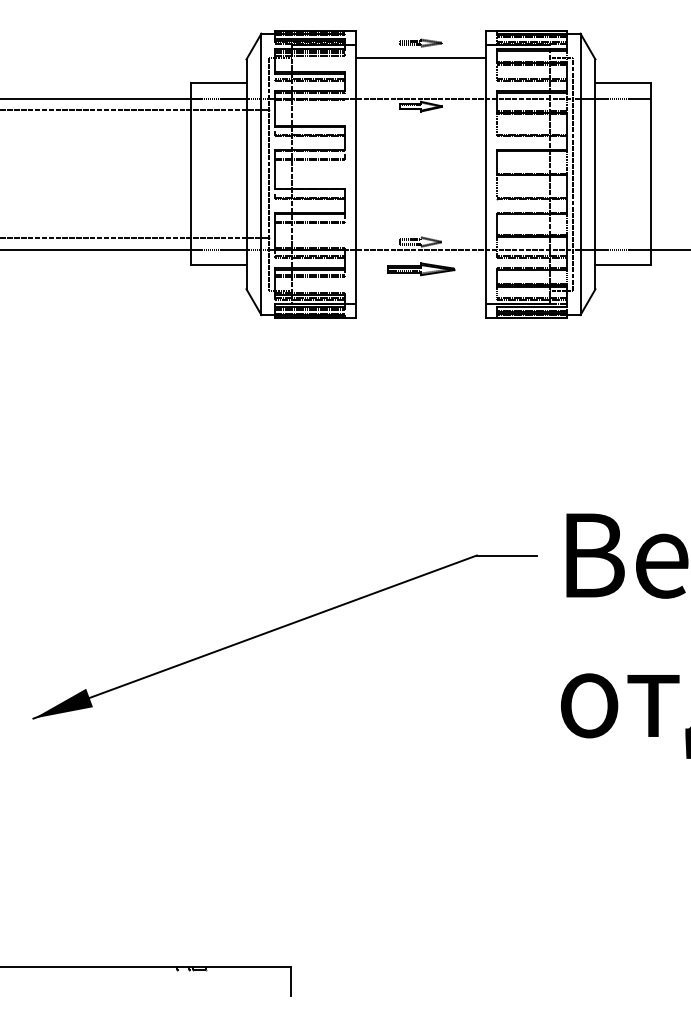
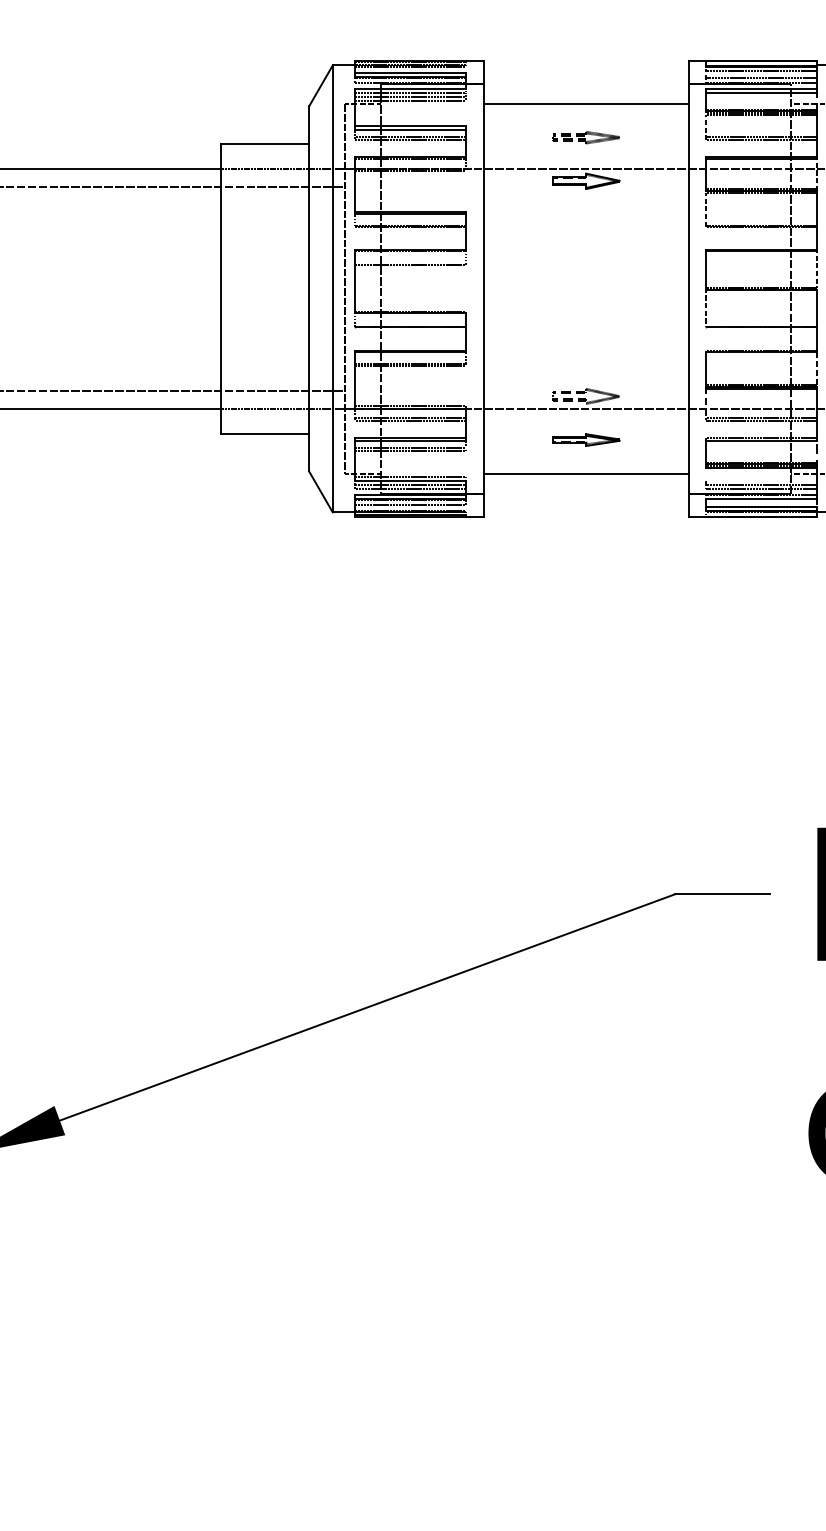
part: (420, 42) -> (585, 136), moved
part: (420, 269) -> (585, 440), size x0.62
line: (420, 290) -> (585, 473), added

